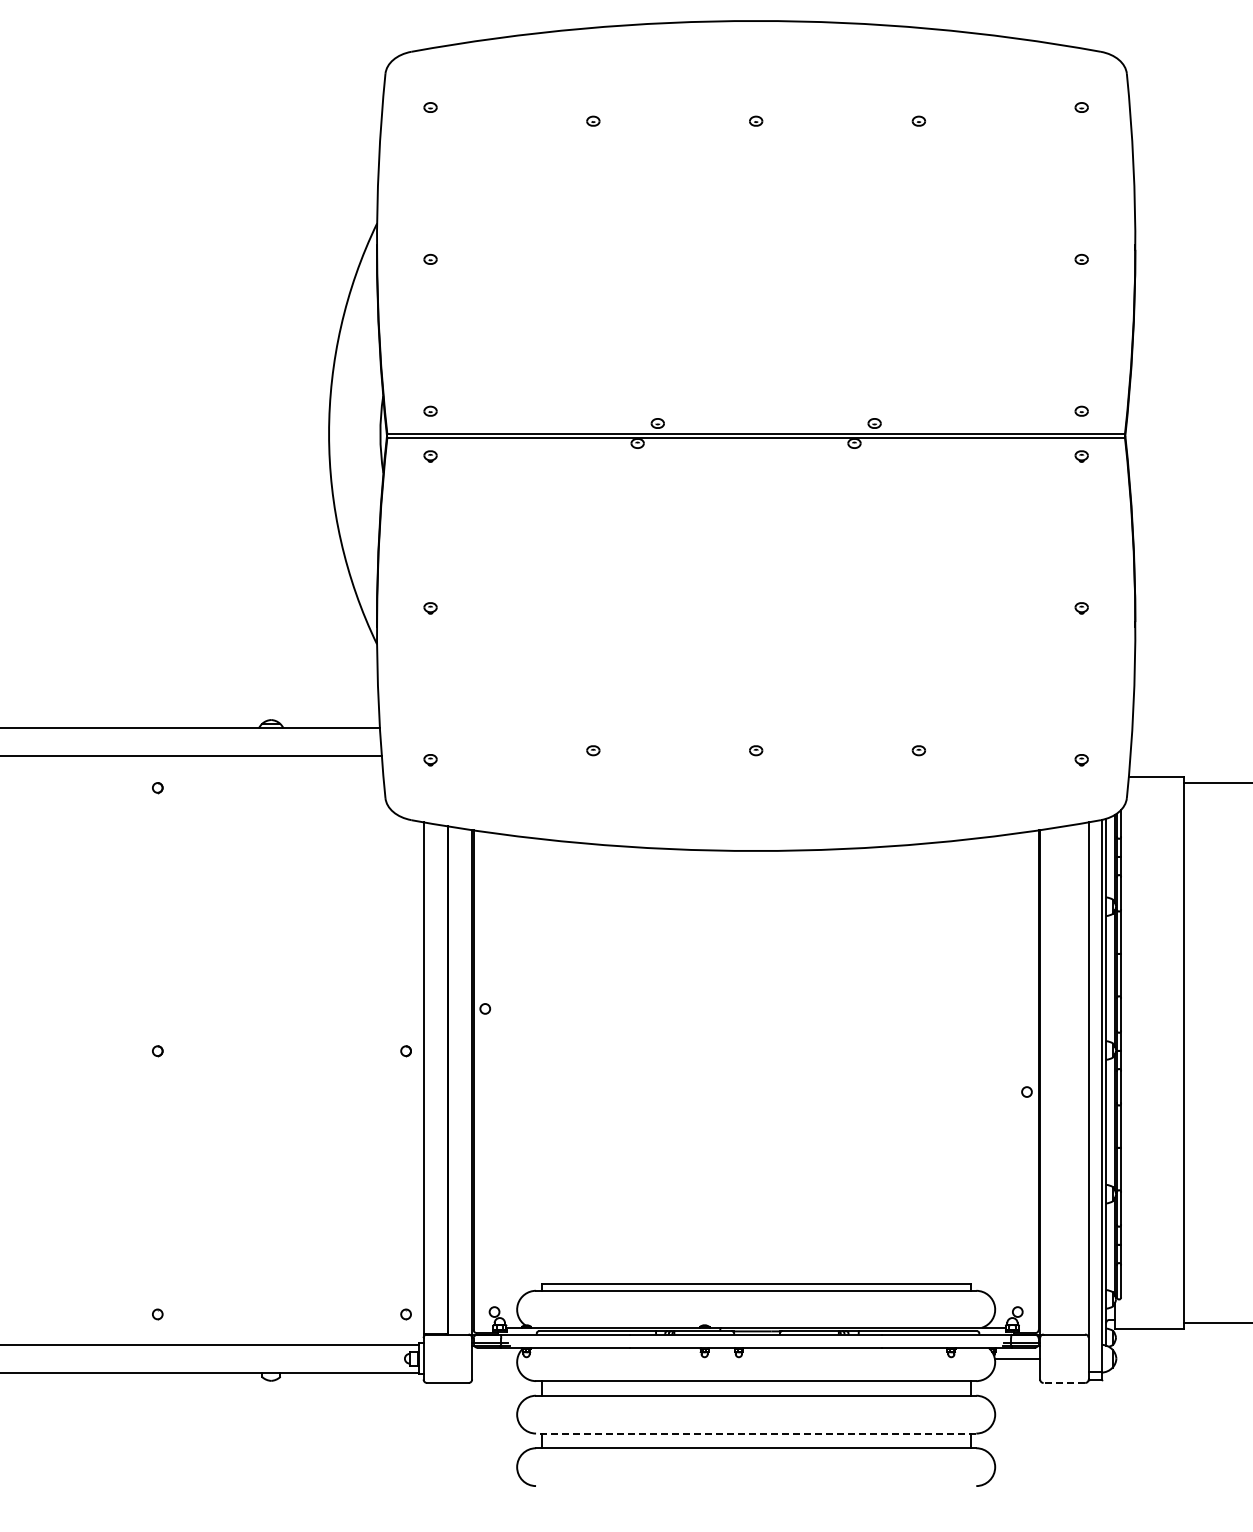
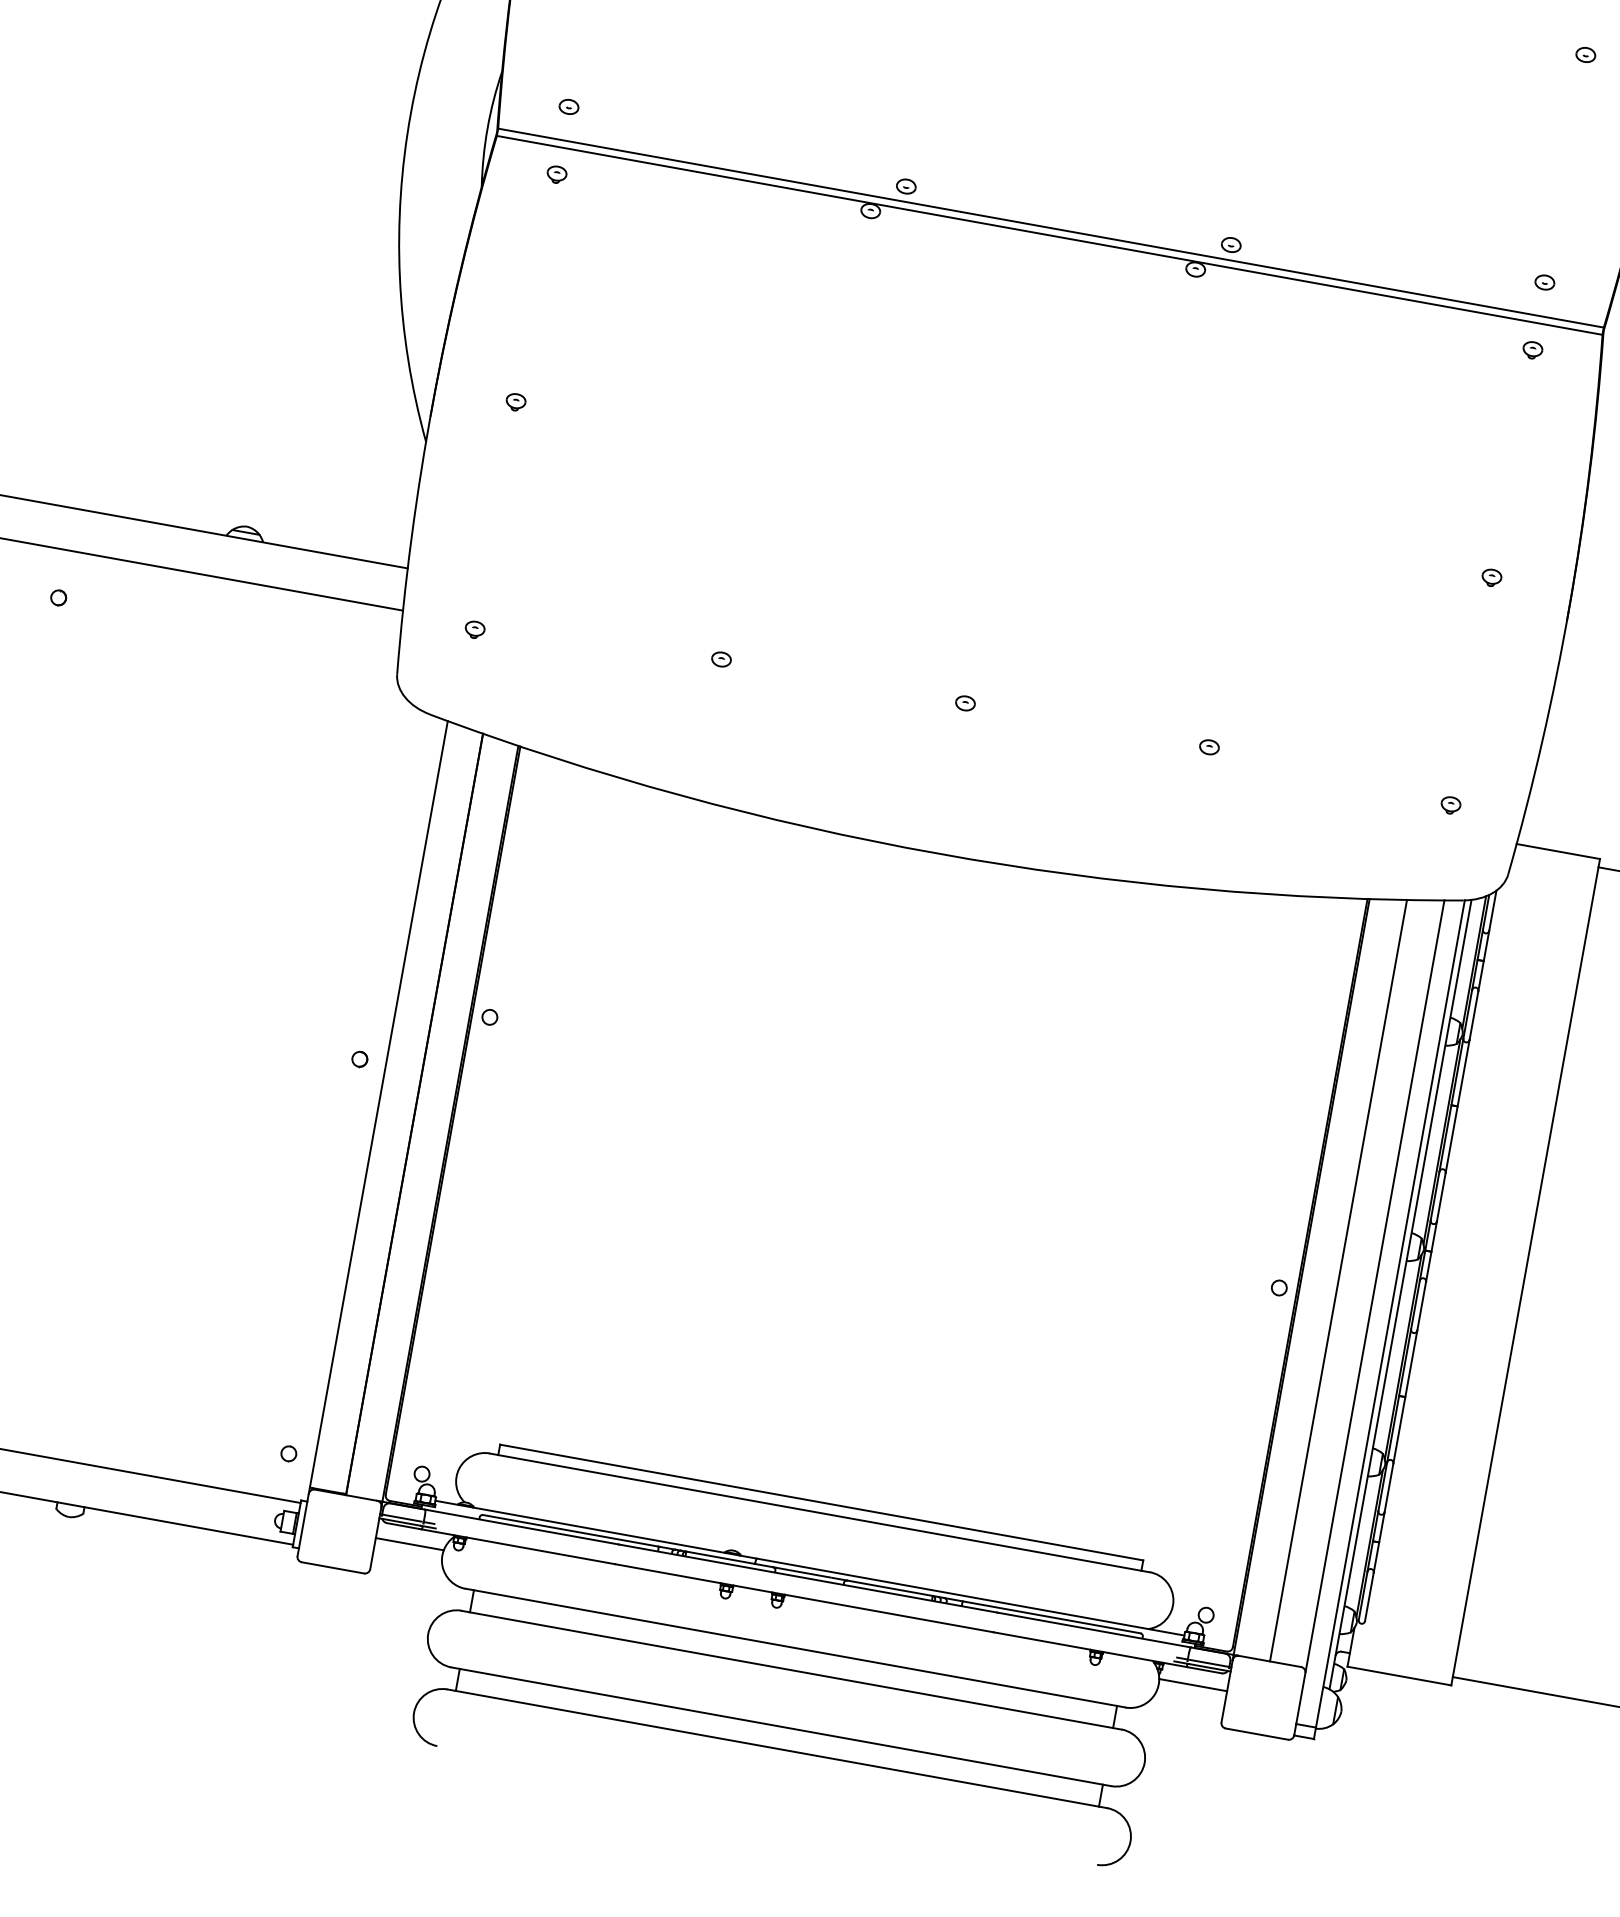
line: (1064, 1080) -> (1338, 1280), added
line: (494, 1358) -> (409, 1543), added
line: (1064, 1383) -> (1256, 1734), dashed -> solid
line: (755, 1433) -> (780, 1726), dashed -> solid

